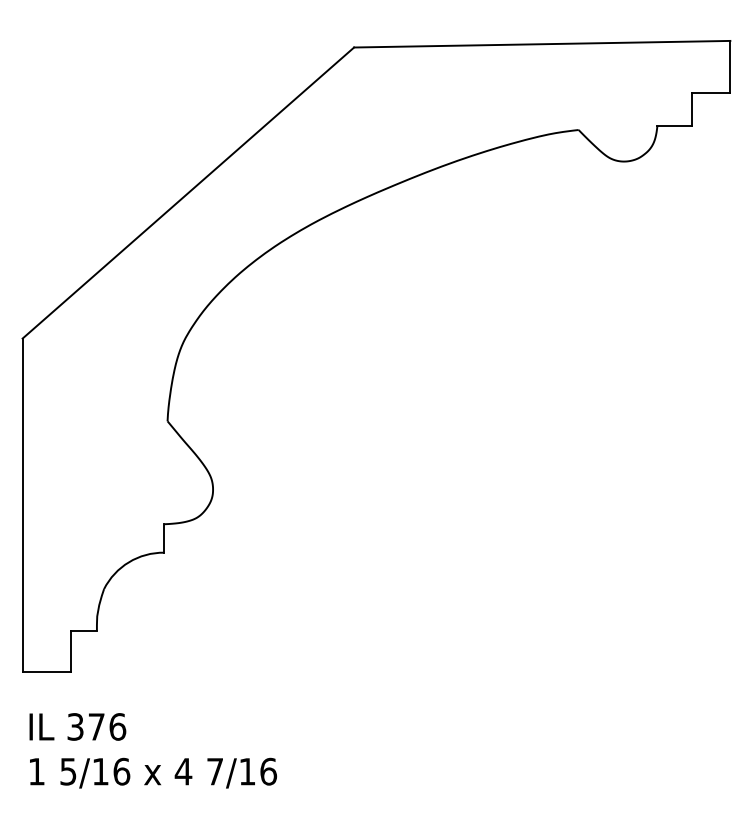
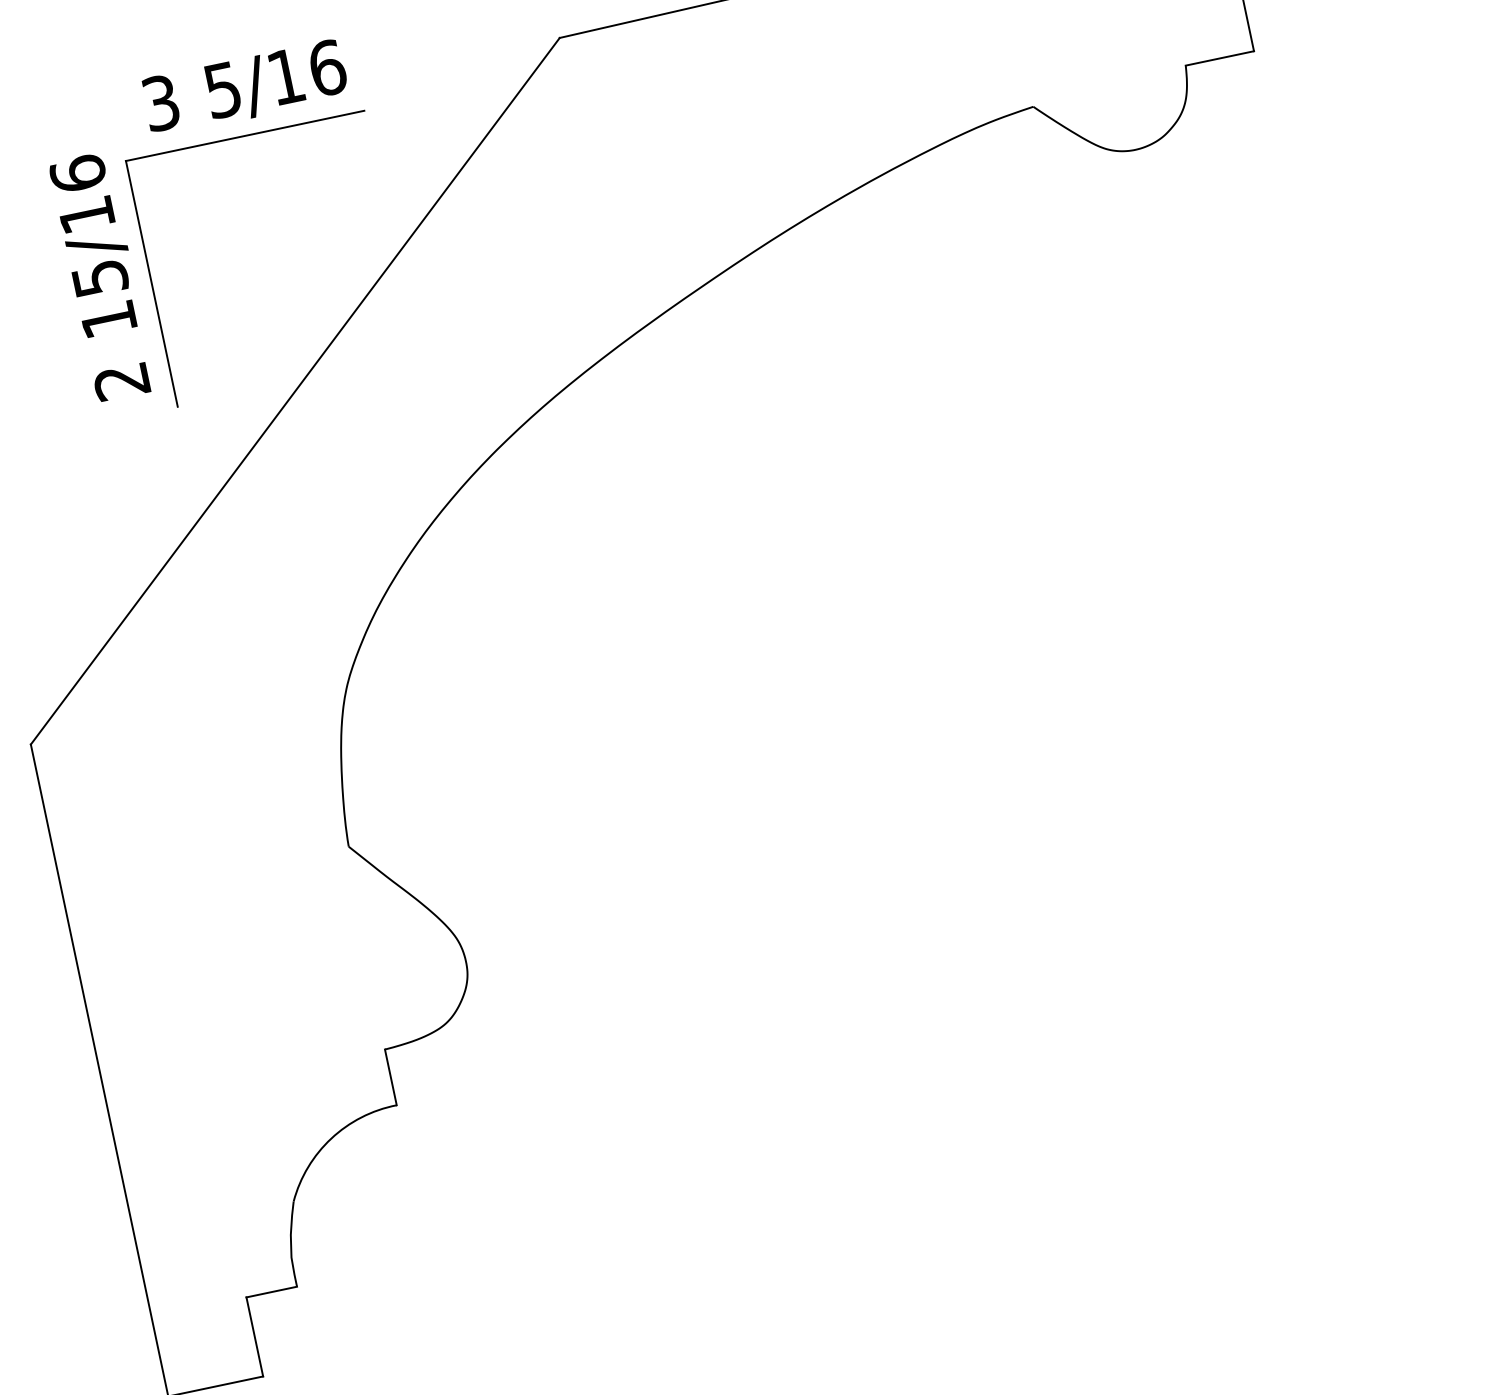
part: (129, 106) -> (144, 246), added

